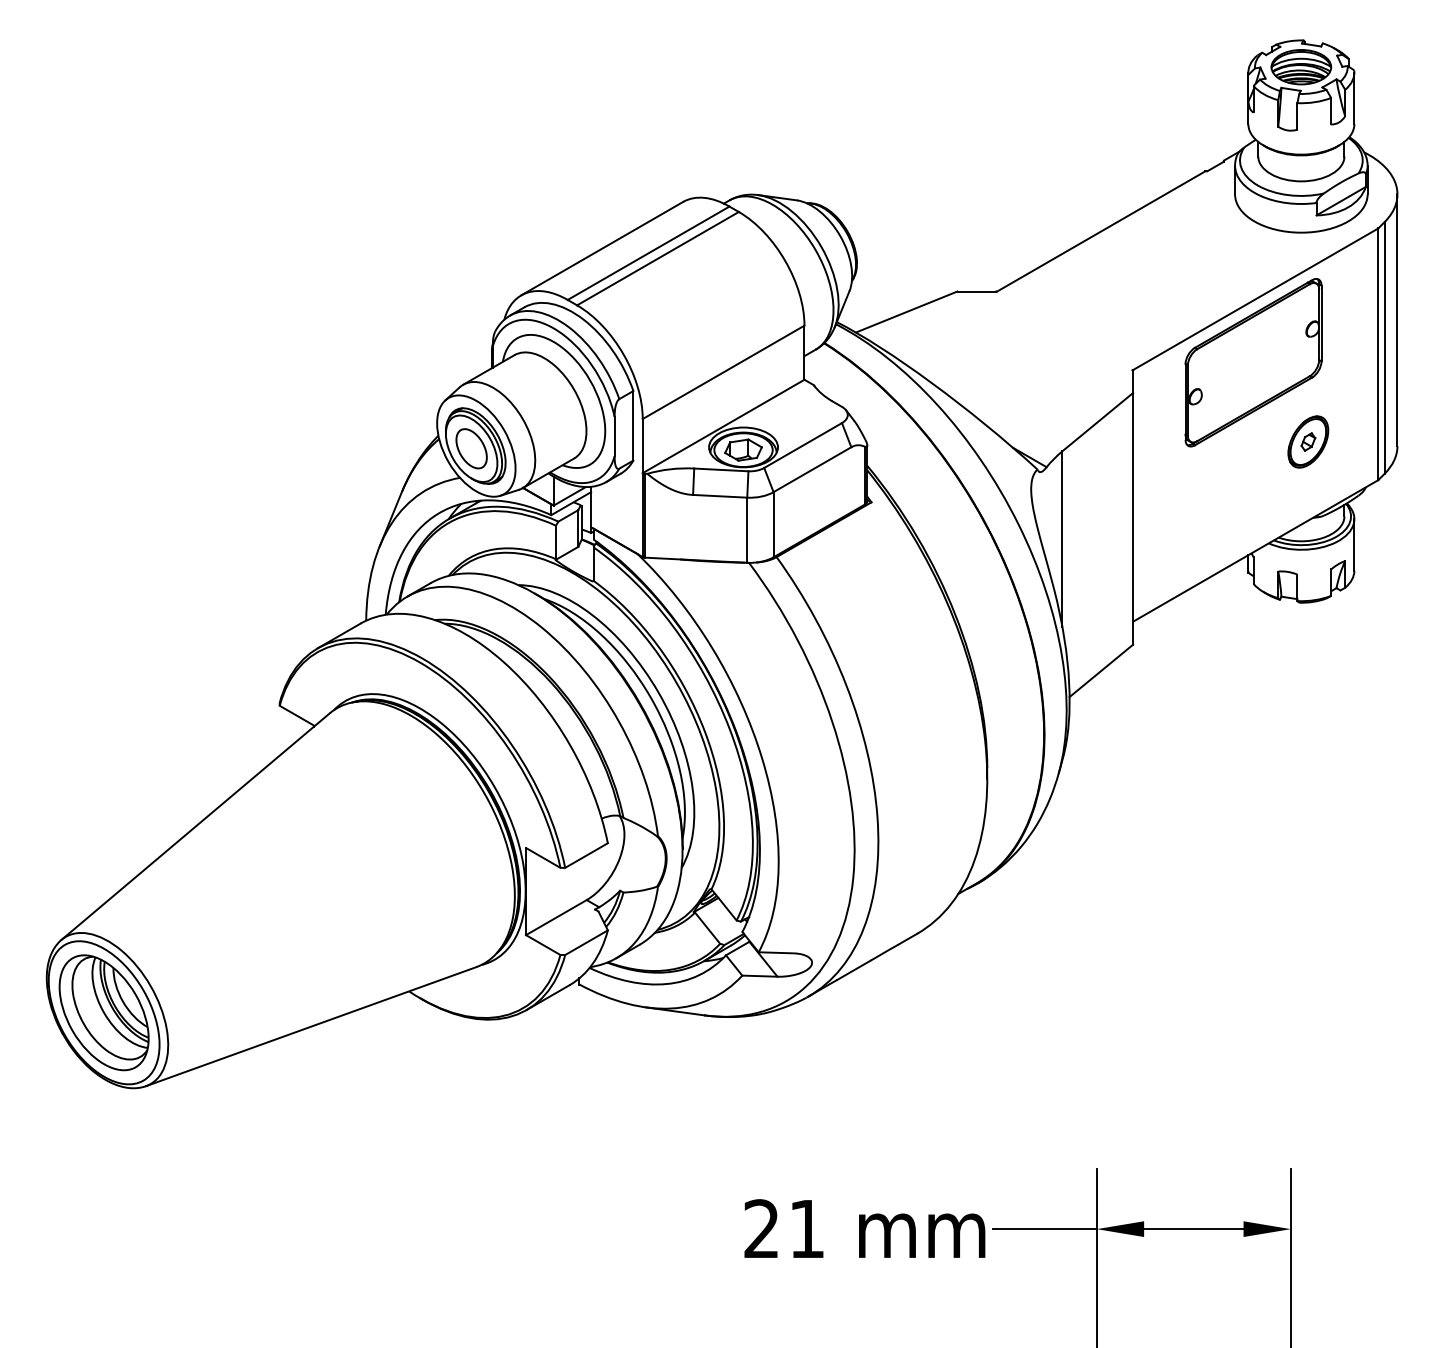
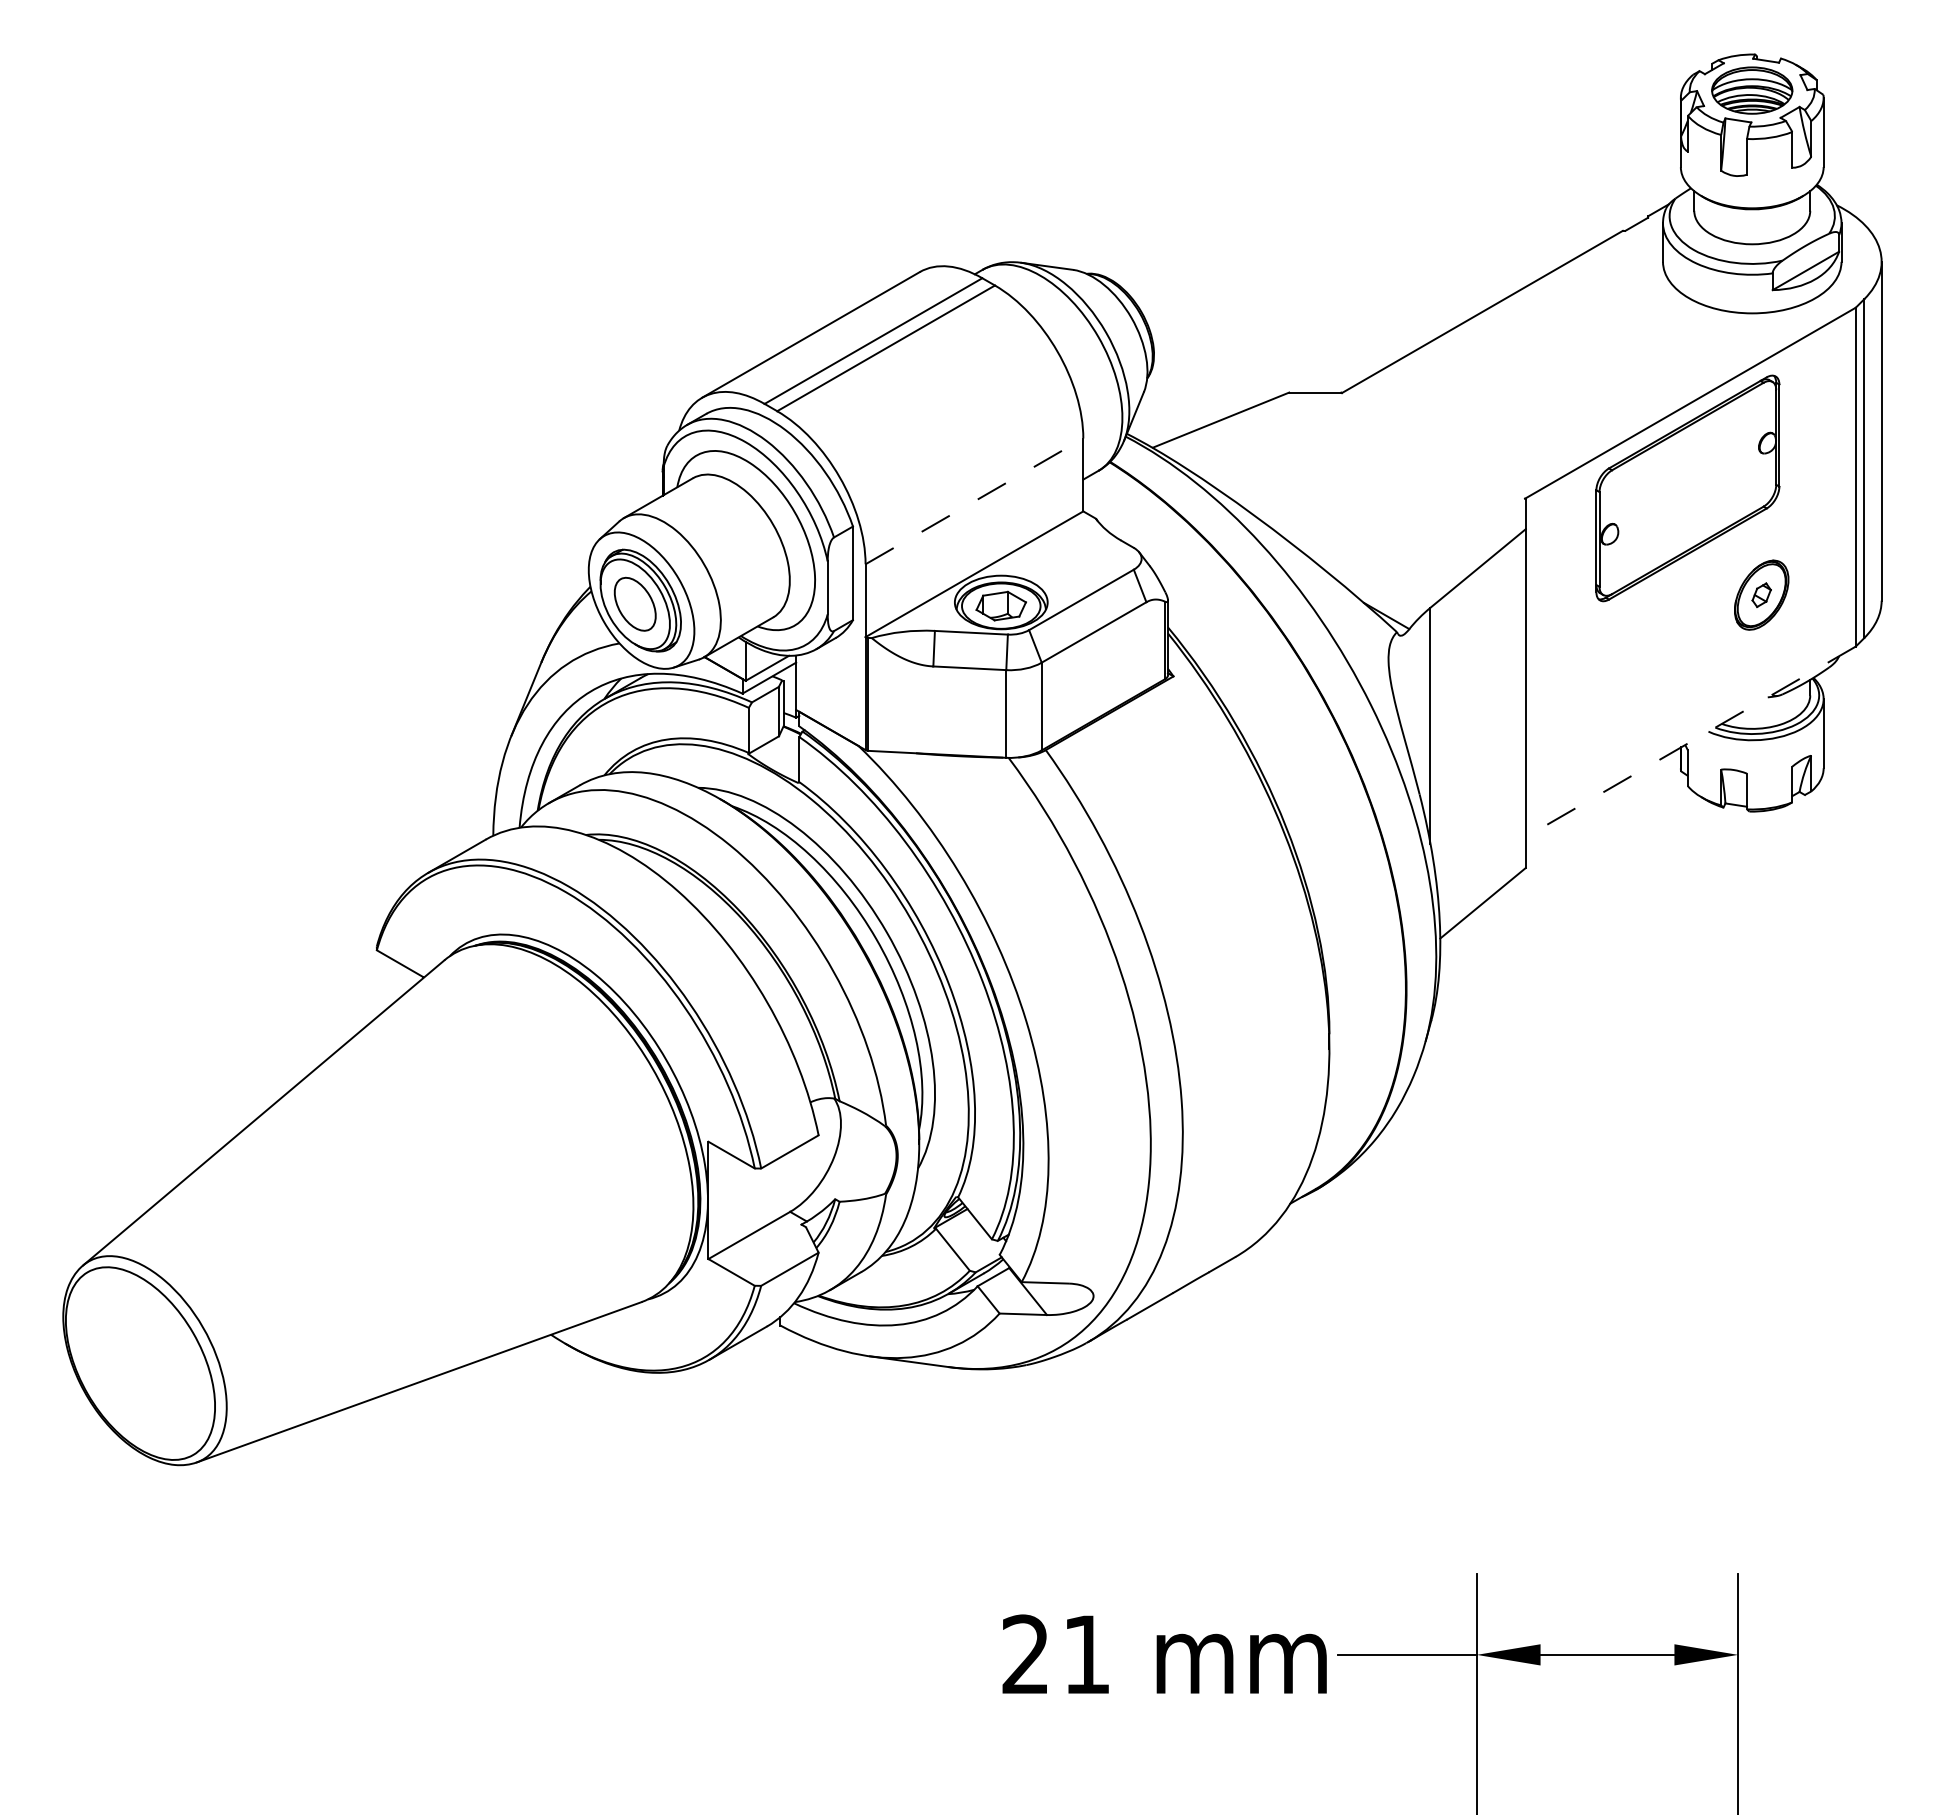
line: (723, 372) -> (974, 501), solid -> dashed
line: (1255, 550) -> (1690, 741), solid -> dashed
part: (104, 1012) -> (140, 1363), removed

